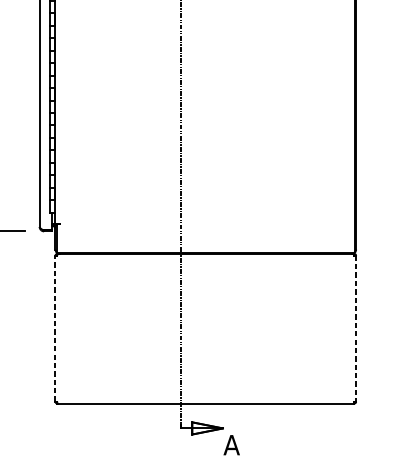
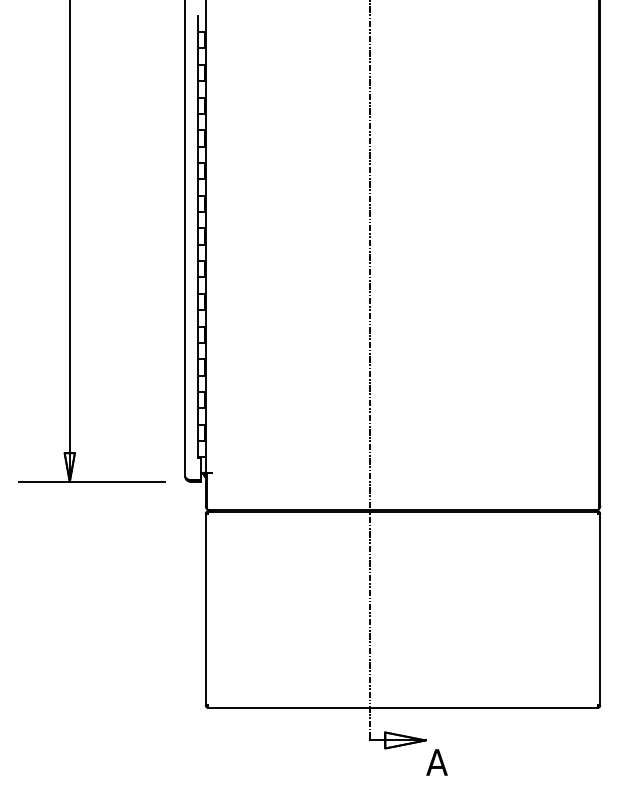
line: (55, 328) -> (205, 609), dashed -> solid
line: (356, 328) -> (600, 609), dashed -> solid

